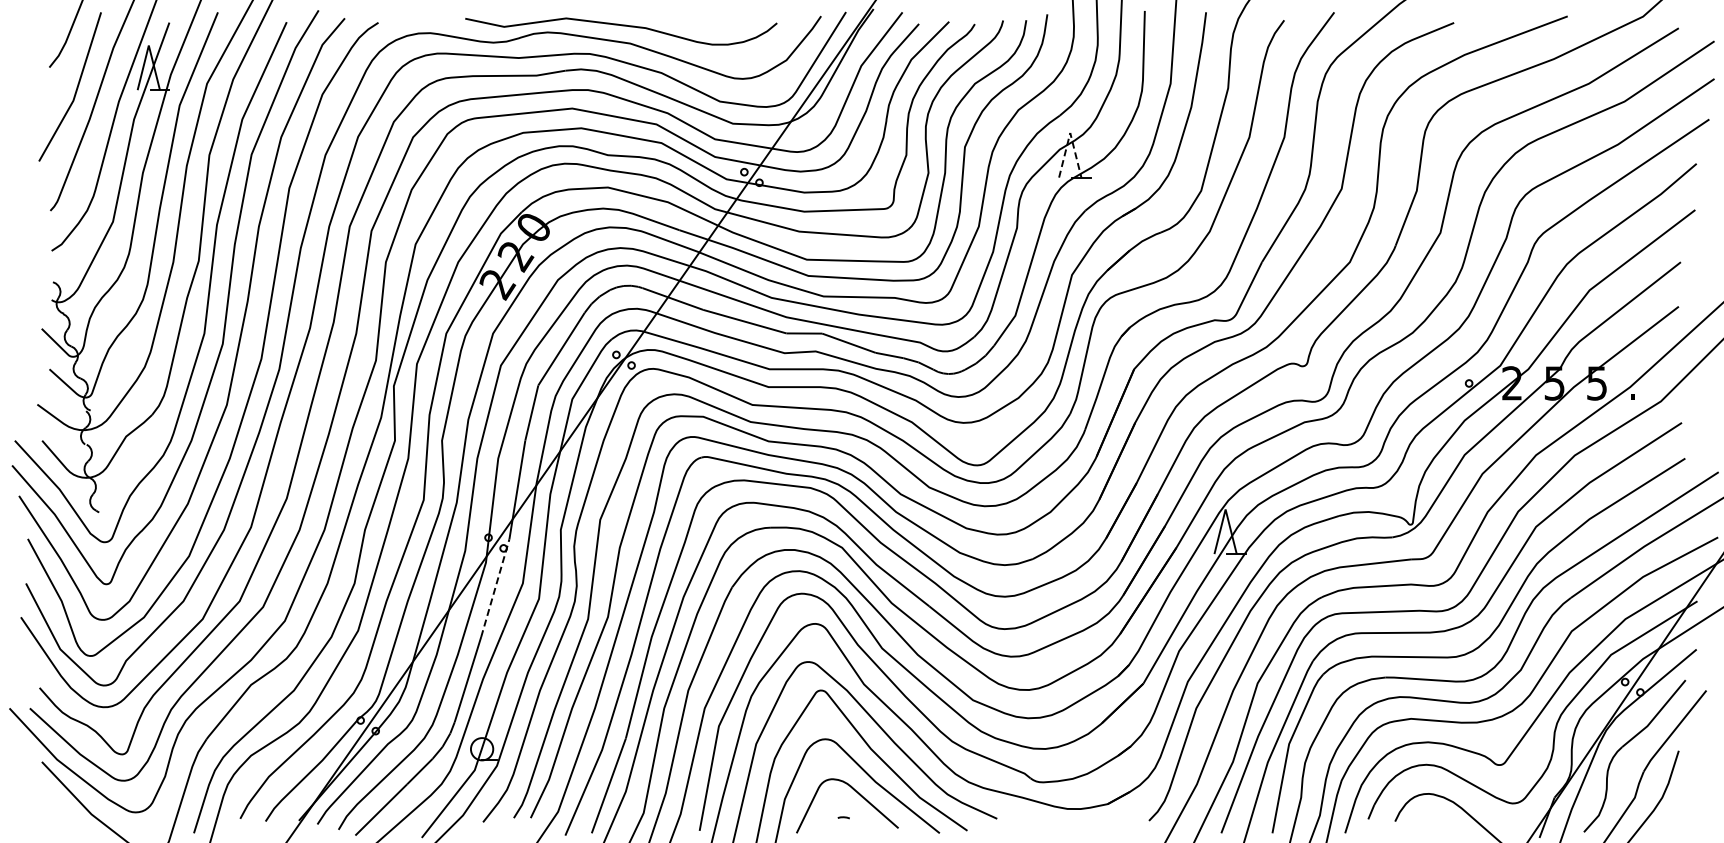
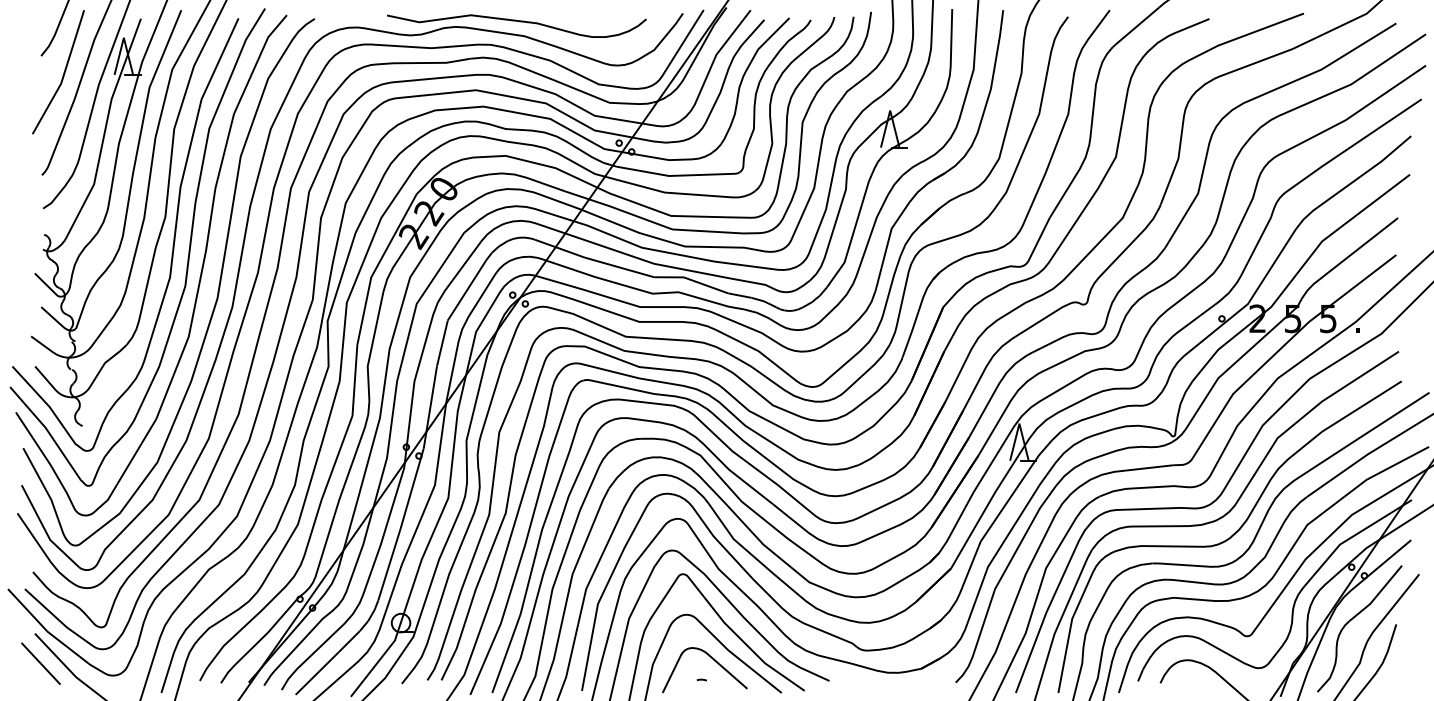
line: (1070, 133) -> (890, 110), dashed -> solid
line: (495, 588) -> (412, 489), dashed -> solid
line: (48, 797) -> (40, 663), added

